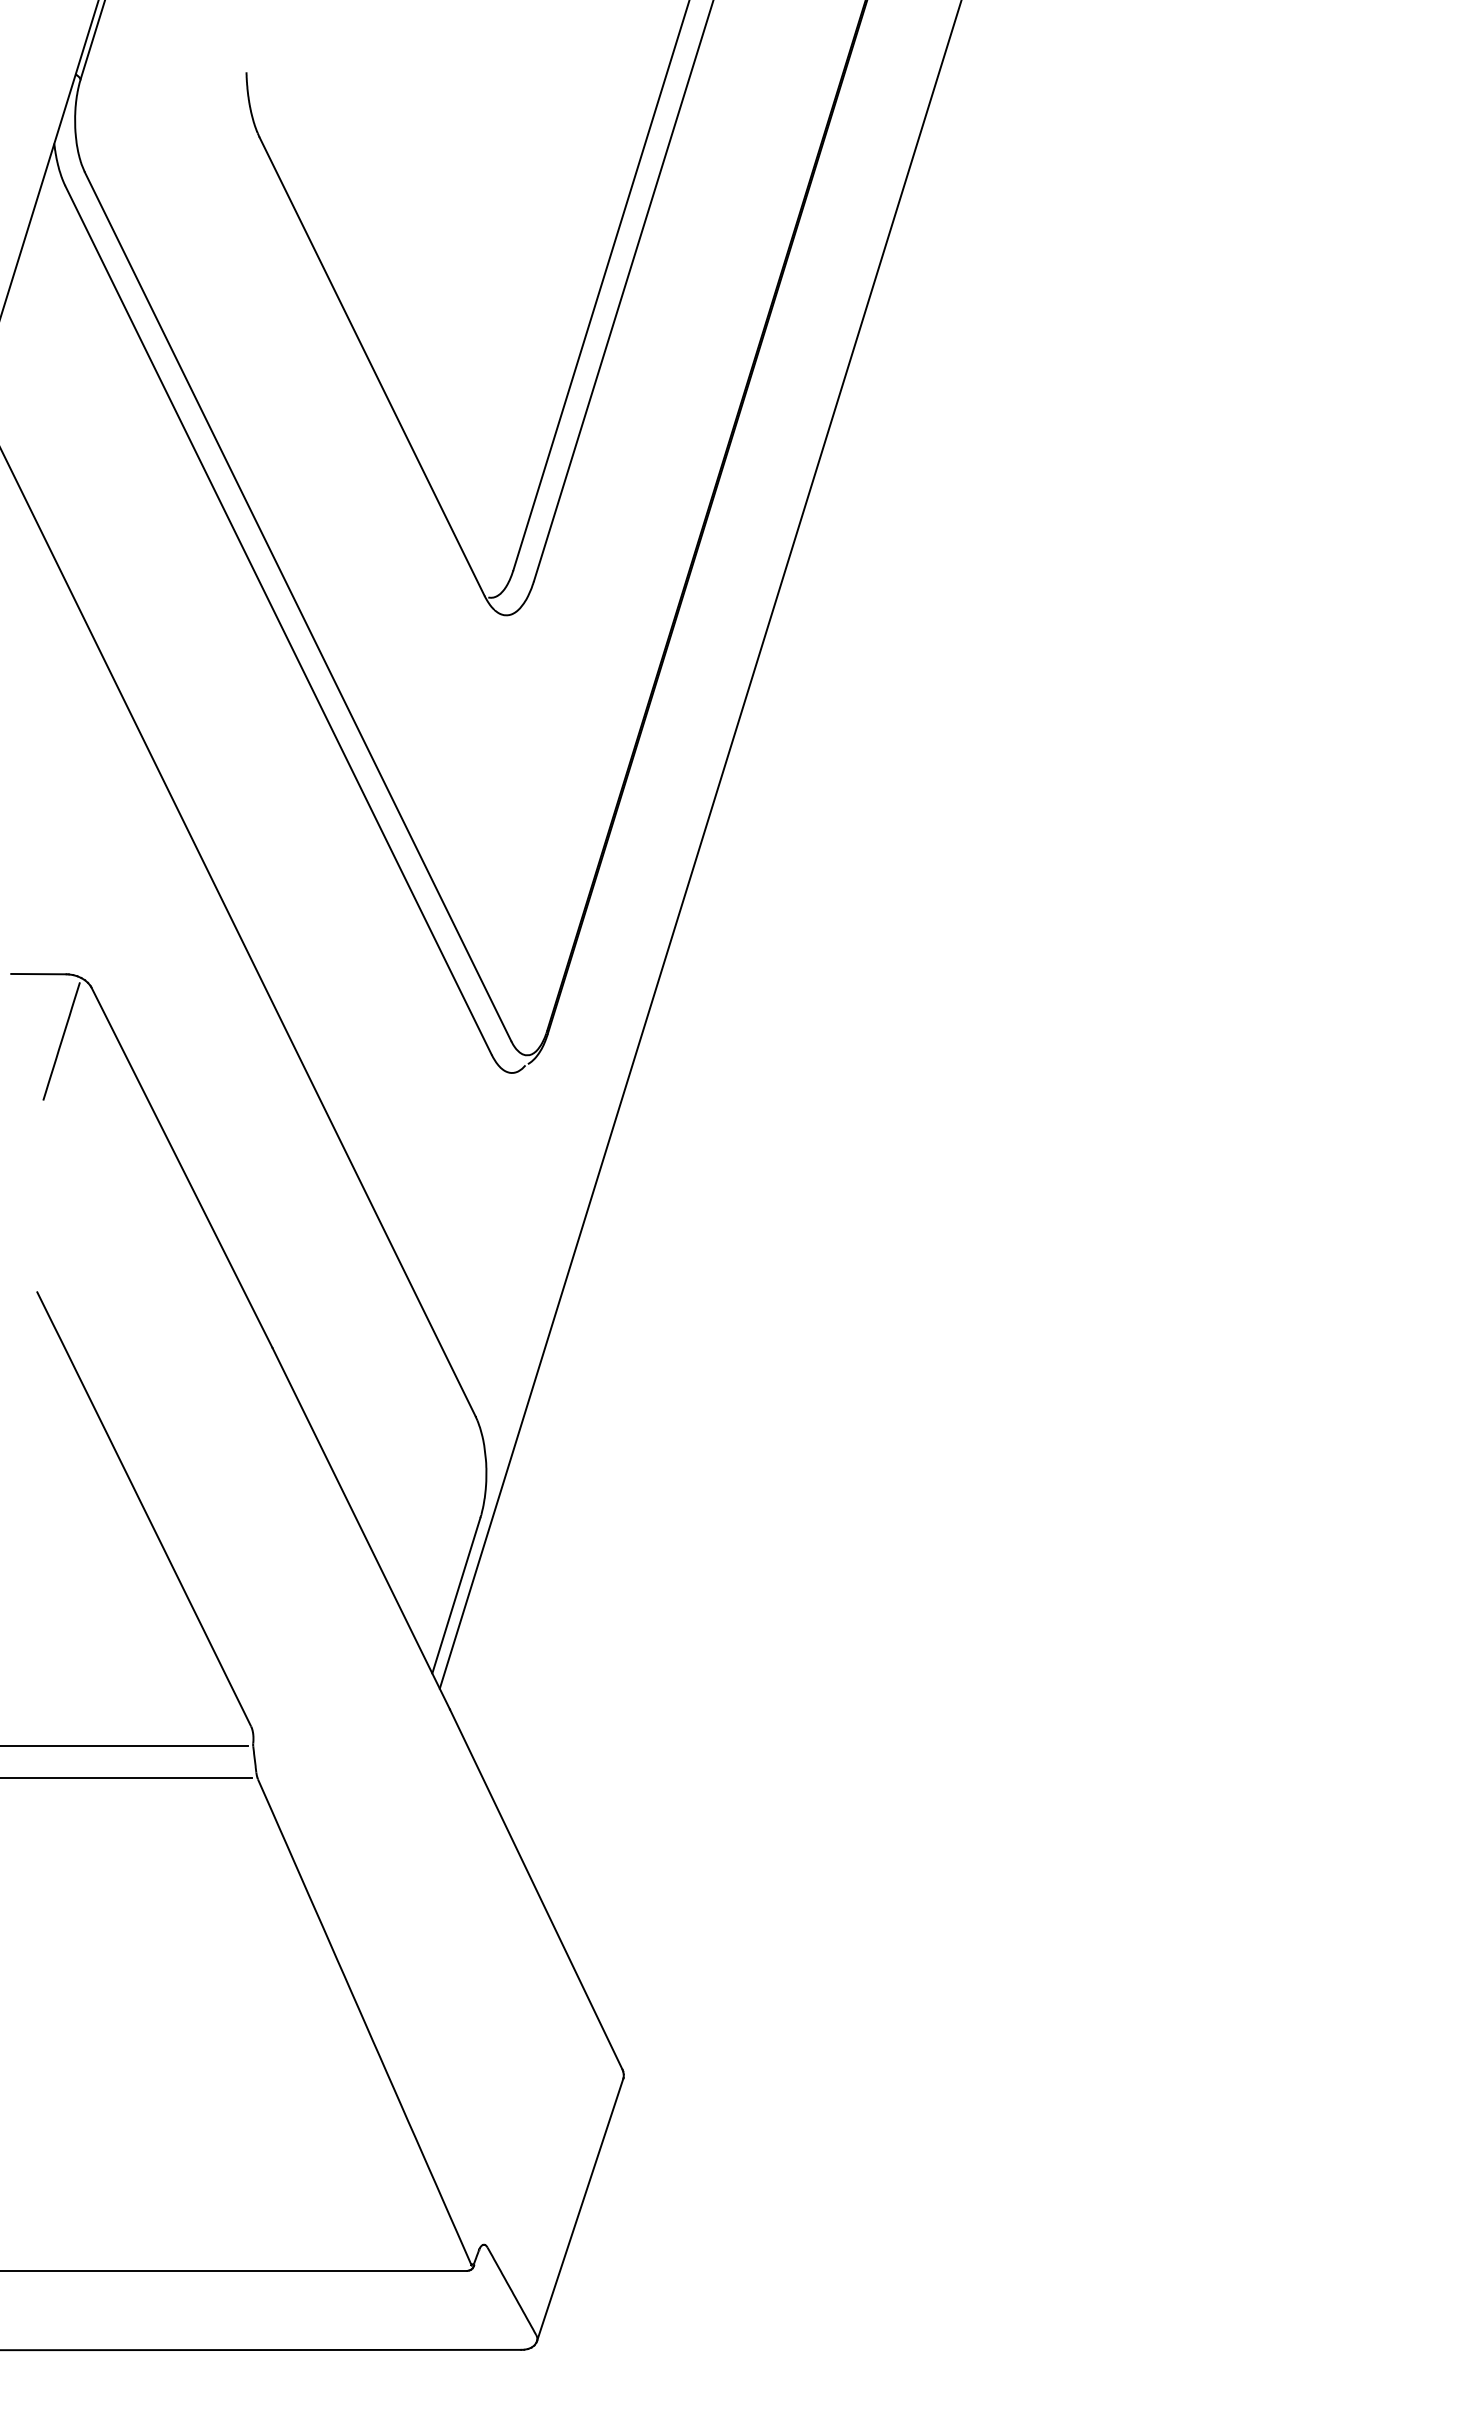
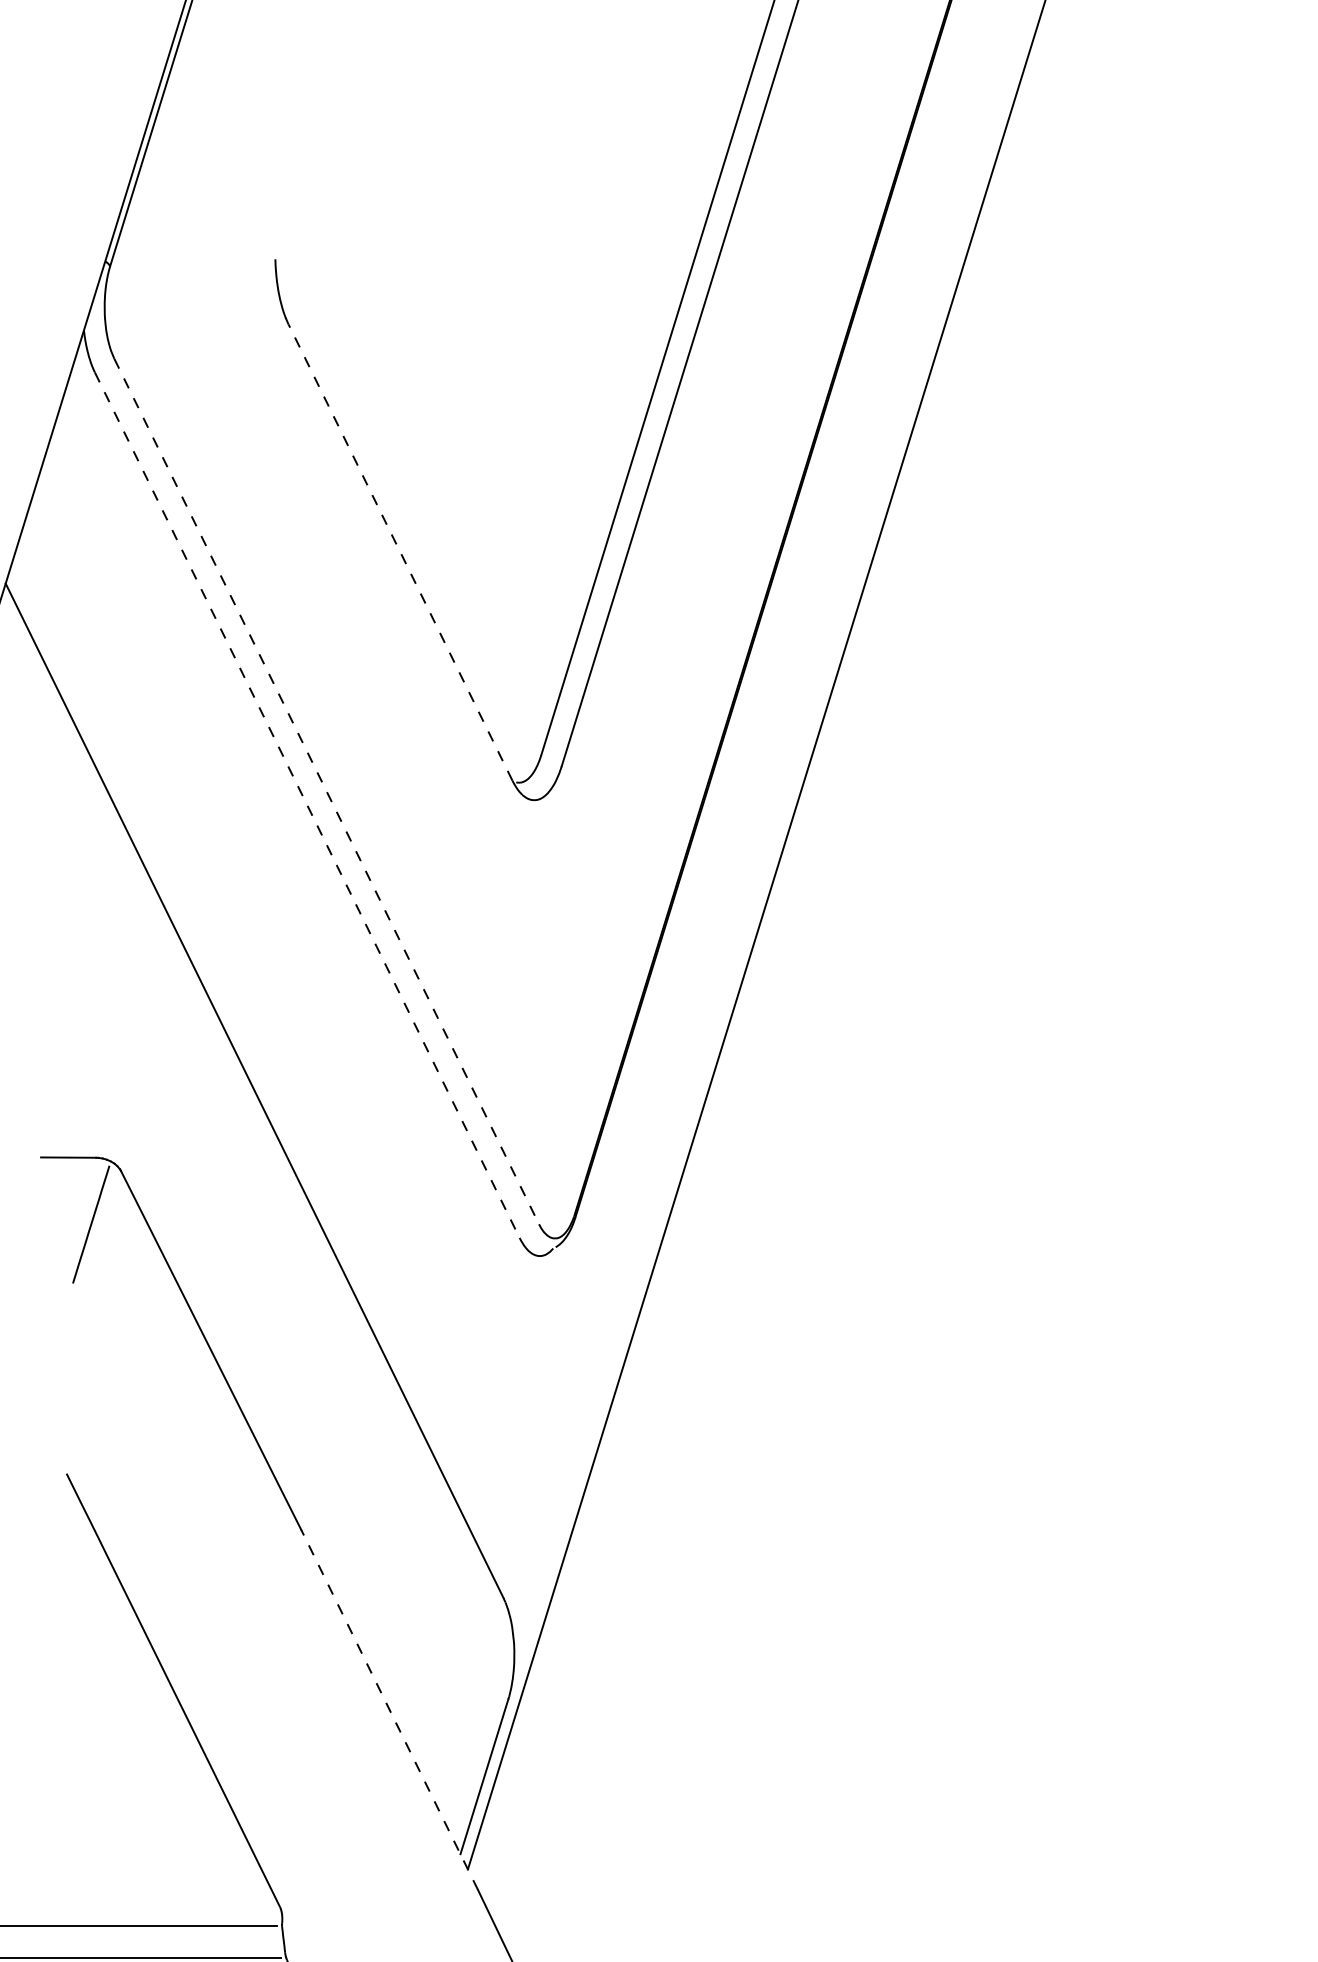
line: (371, 366) -> (399, 552), solid -> dashed
line: (298, 606) -> (327, 791), solid -> dashed
line: (278, 620) -> (307, 805), solid -> dashed
line: (361, 1528) -> (389, 1709), solid -> dashed

